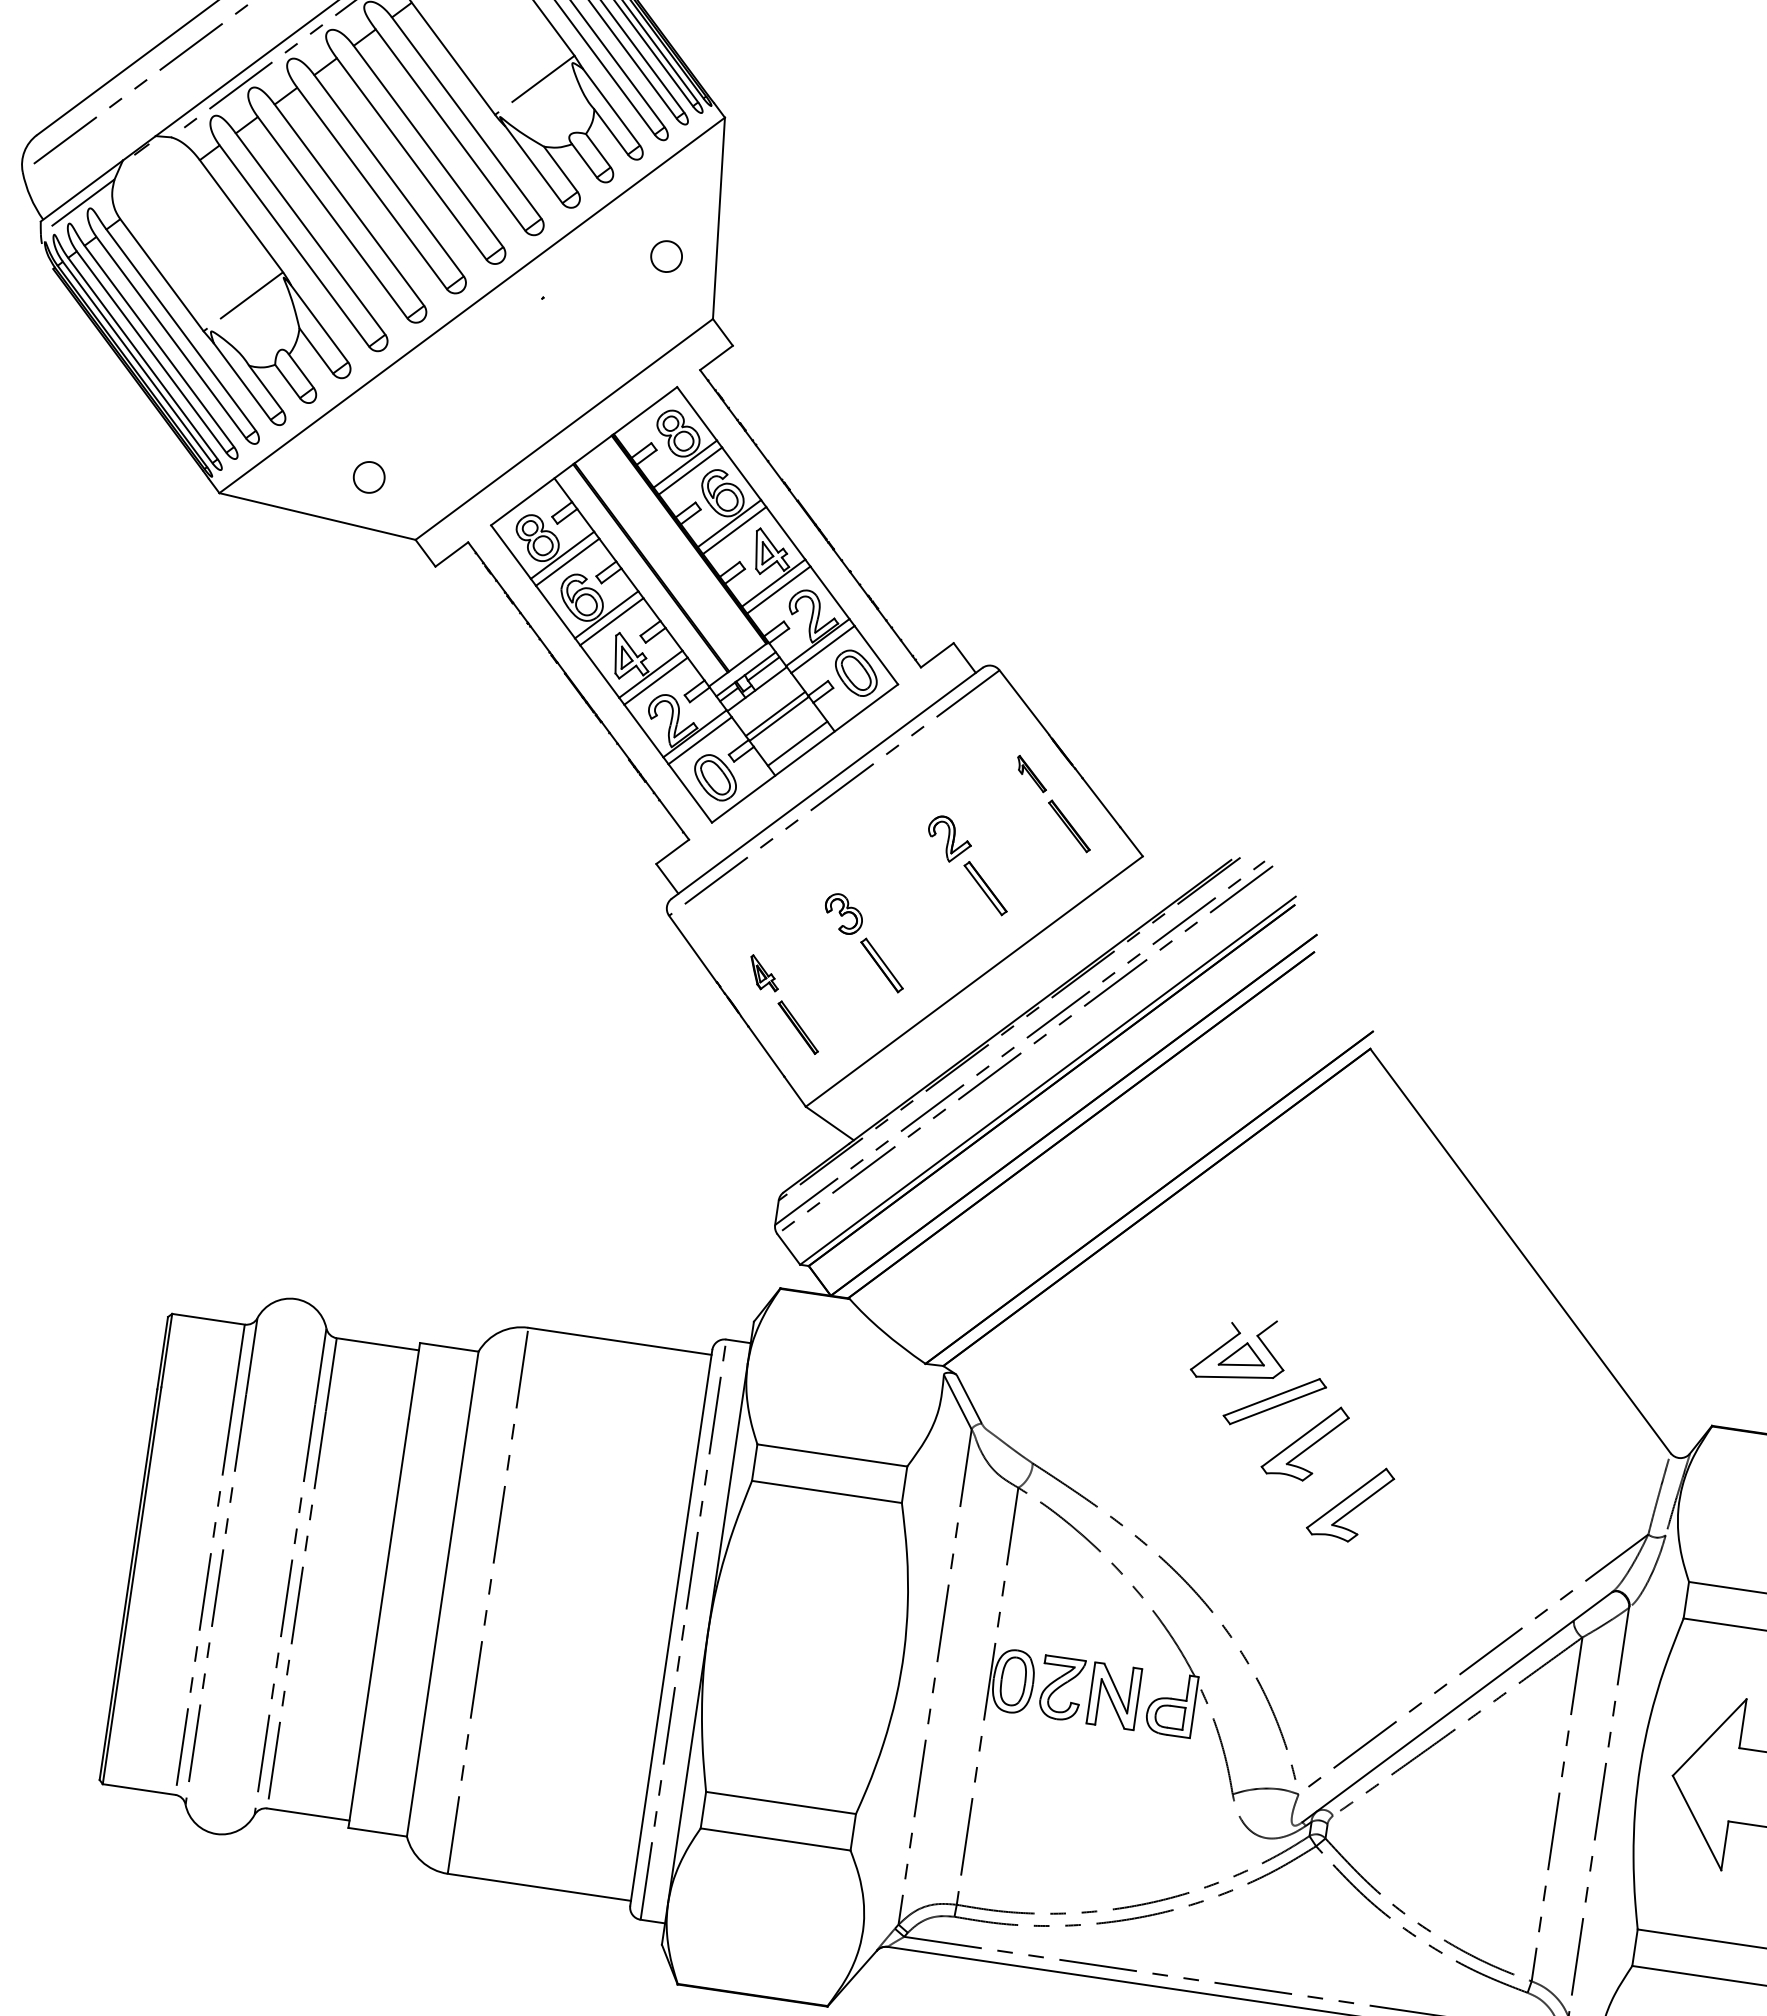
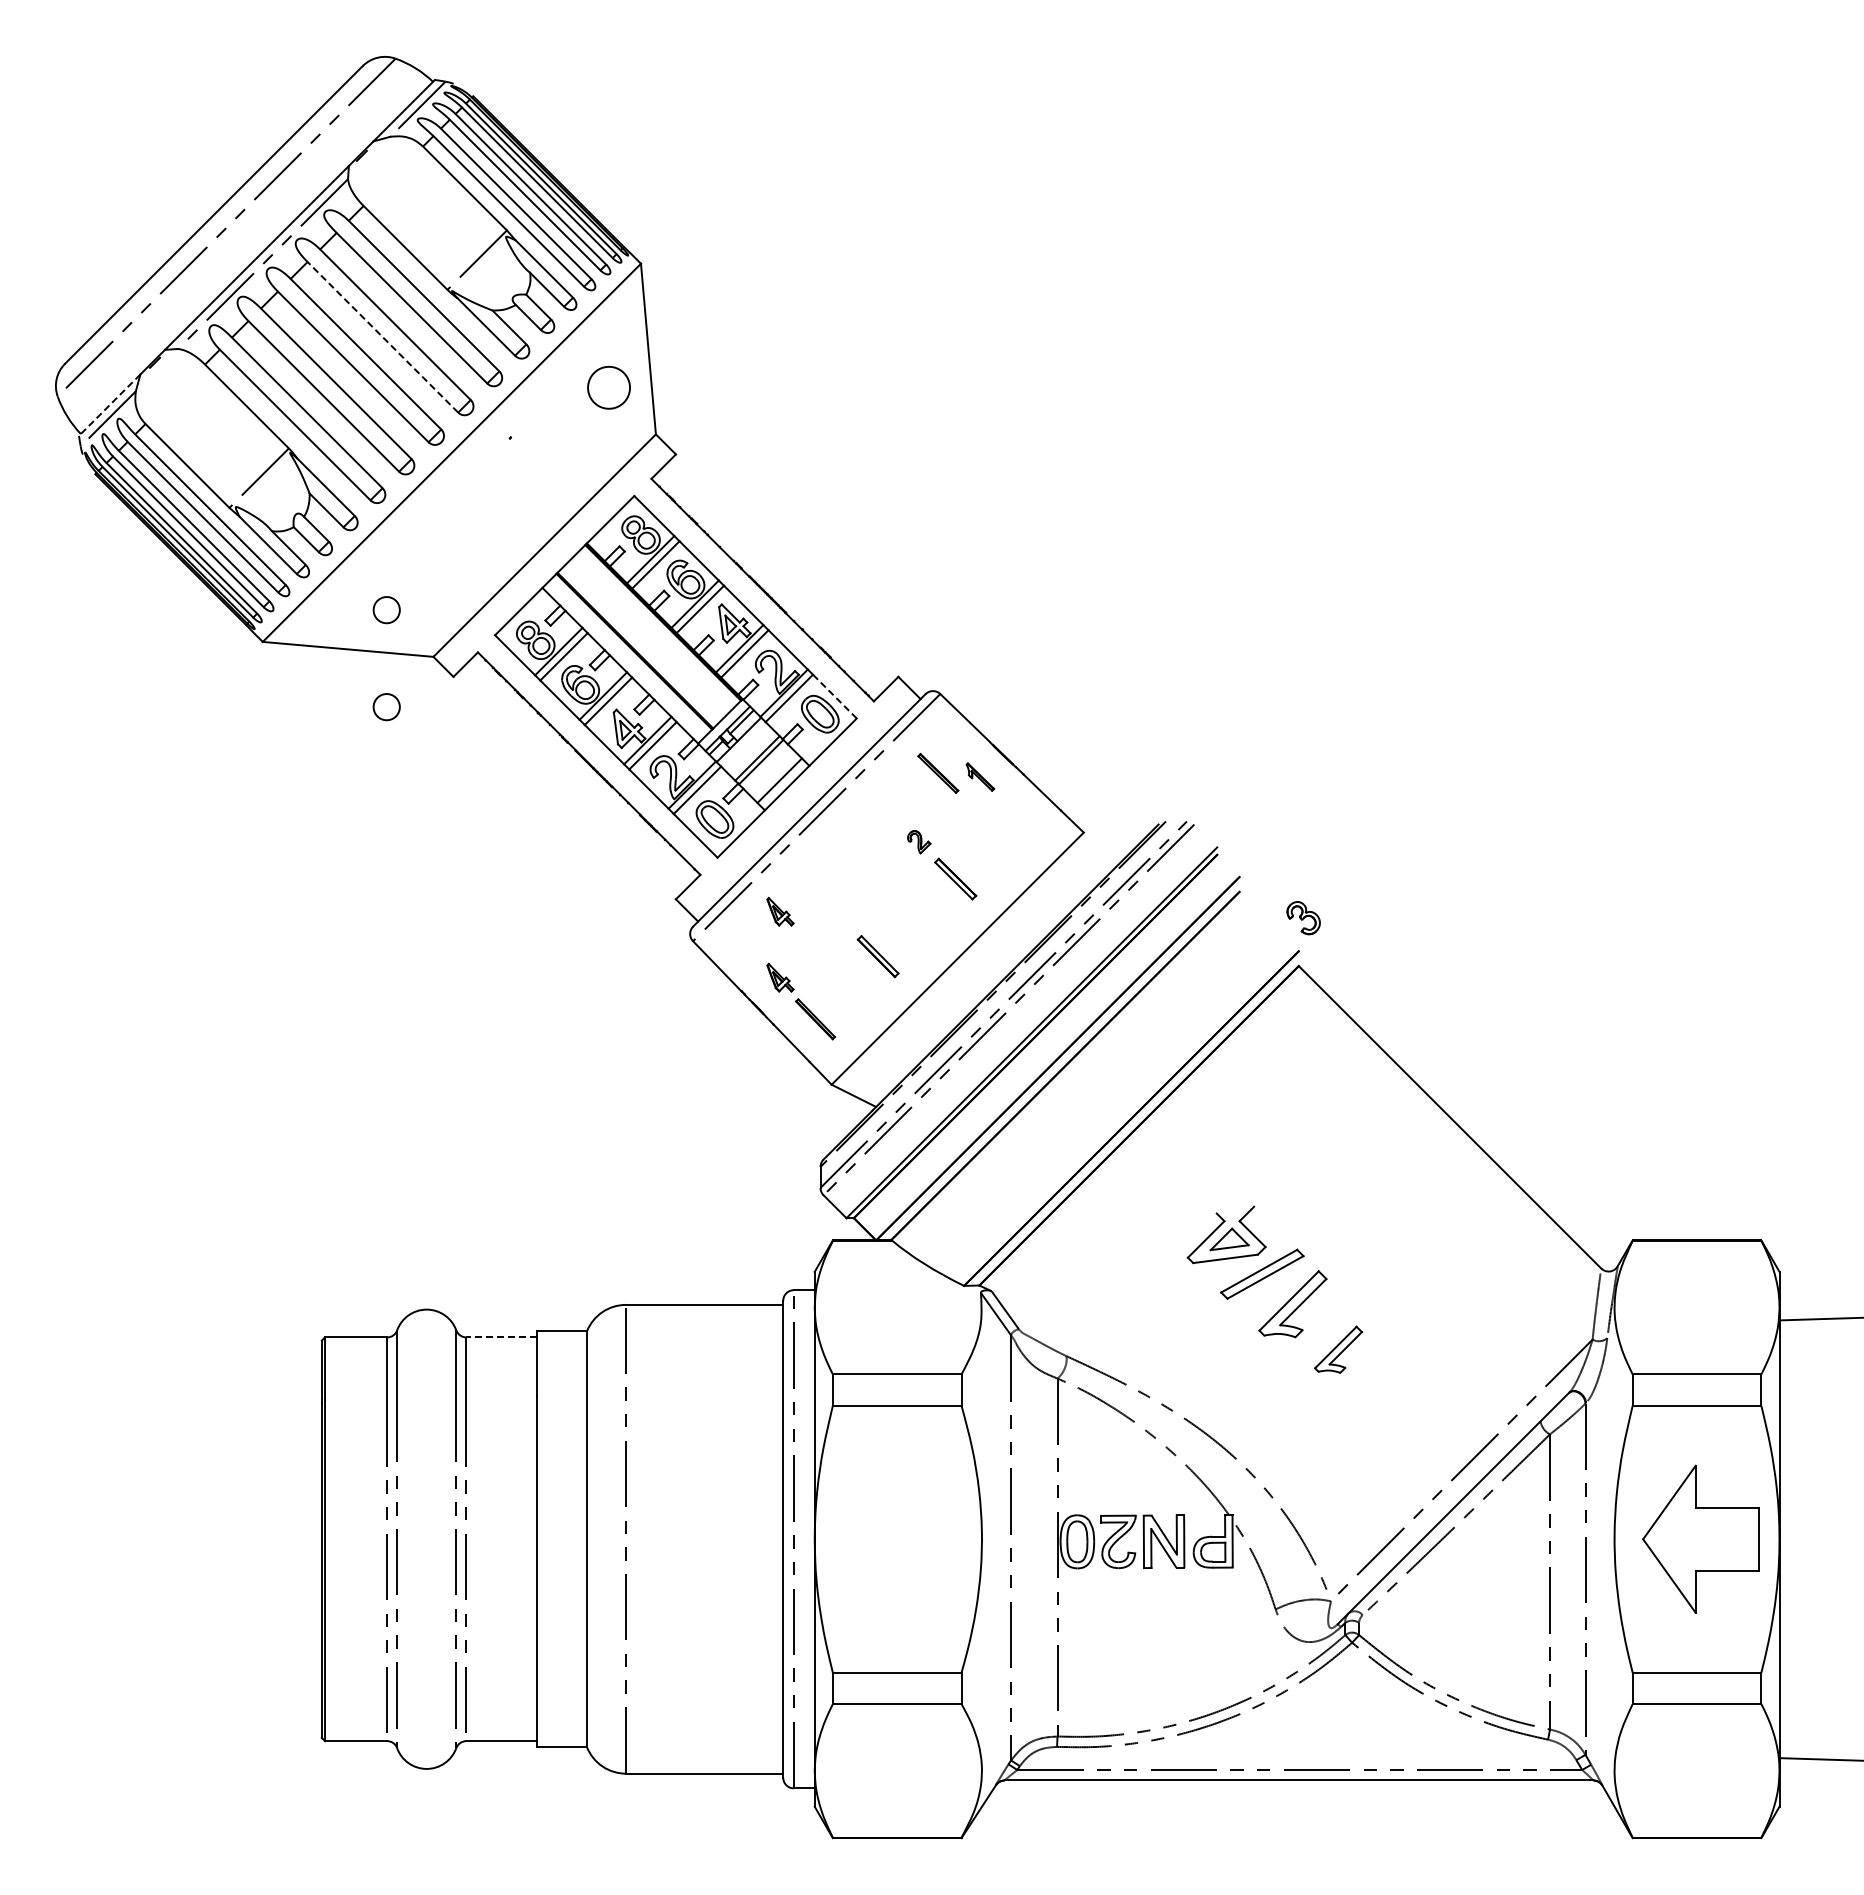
line: (411, 157) -> (382, 336), solid -> dashed
line: (81, 191) -> (109, 405), solid -> dashed
part: (666, 256) -> (609, 387), size x1.6
part: (352, 590) -> (386, 707), added
line: (875, 655) -> (834, 696), solid -> dashed
part: (1069, 826) -> (938, 773), moved
part: (948, 838) -> (918, 841), size x0.6
part: (776, 896) -> (780, 911), added
part: (843, 914) -> (1303, 918), moved
line: (377, 1344) -> (501, 1337), solid -> dashed
part: (1350, 1502) -> (1338, 1349), size x0.7

